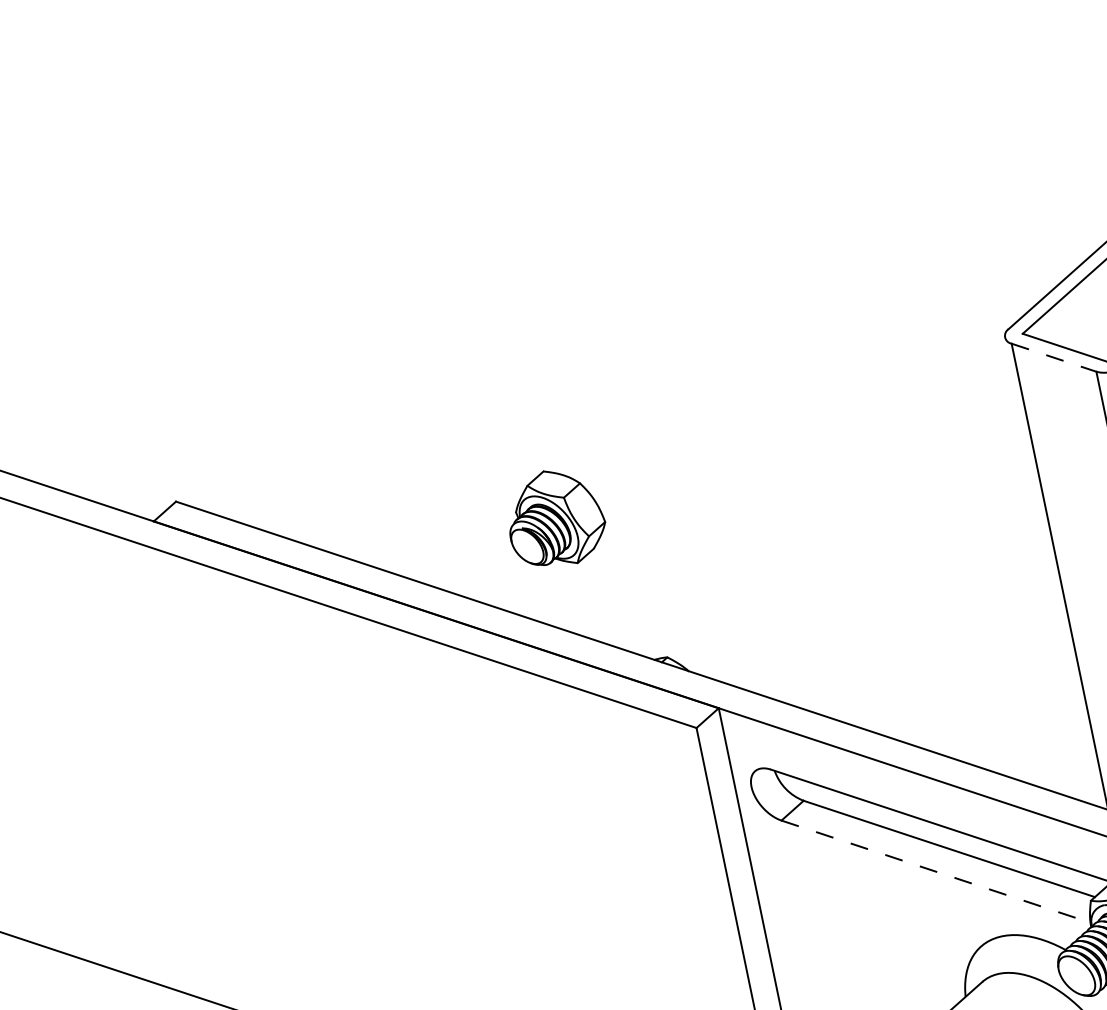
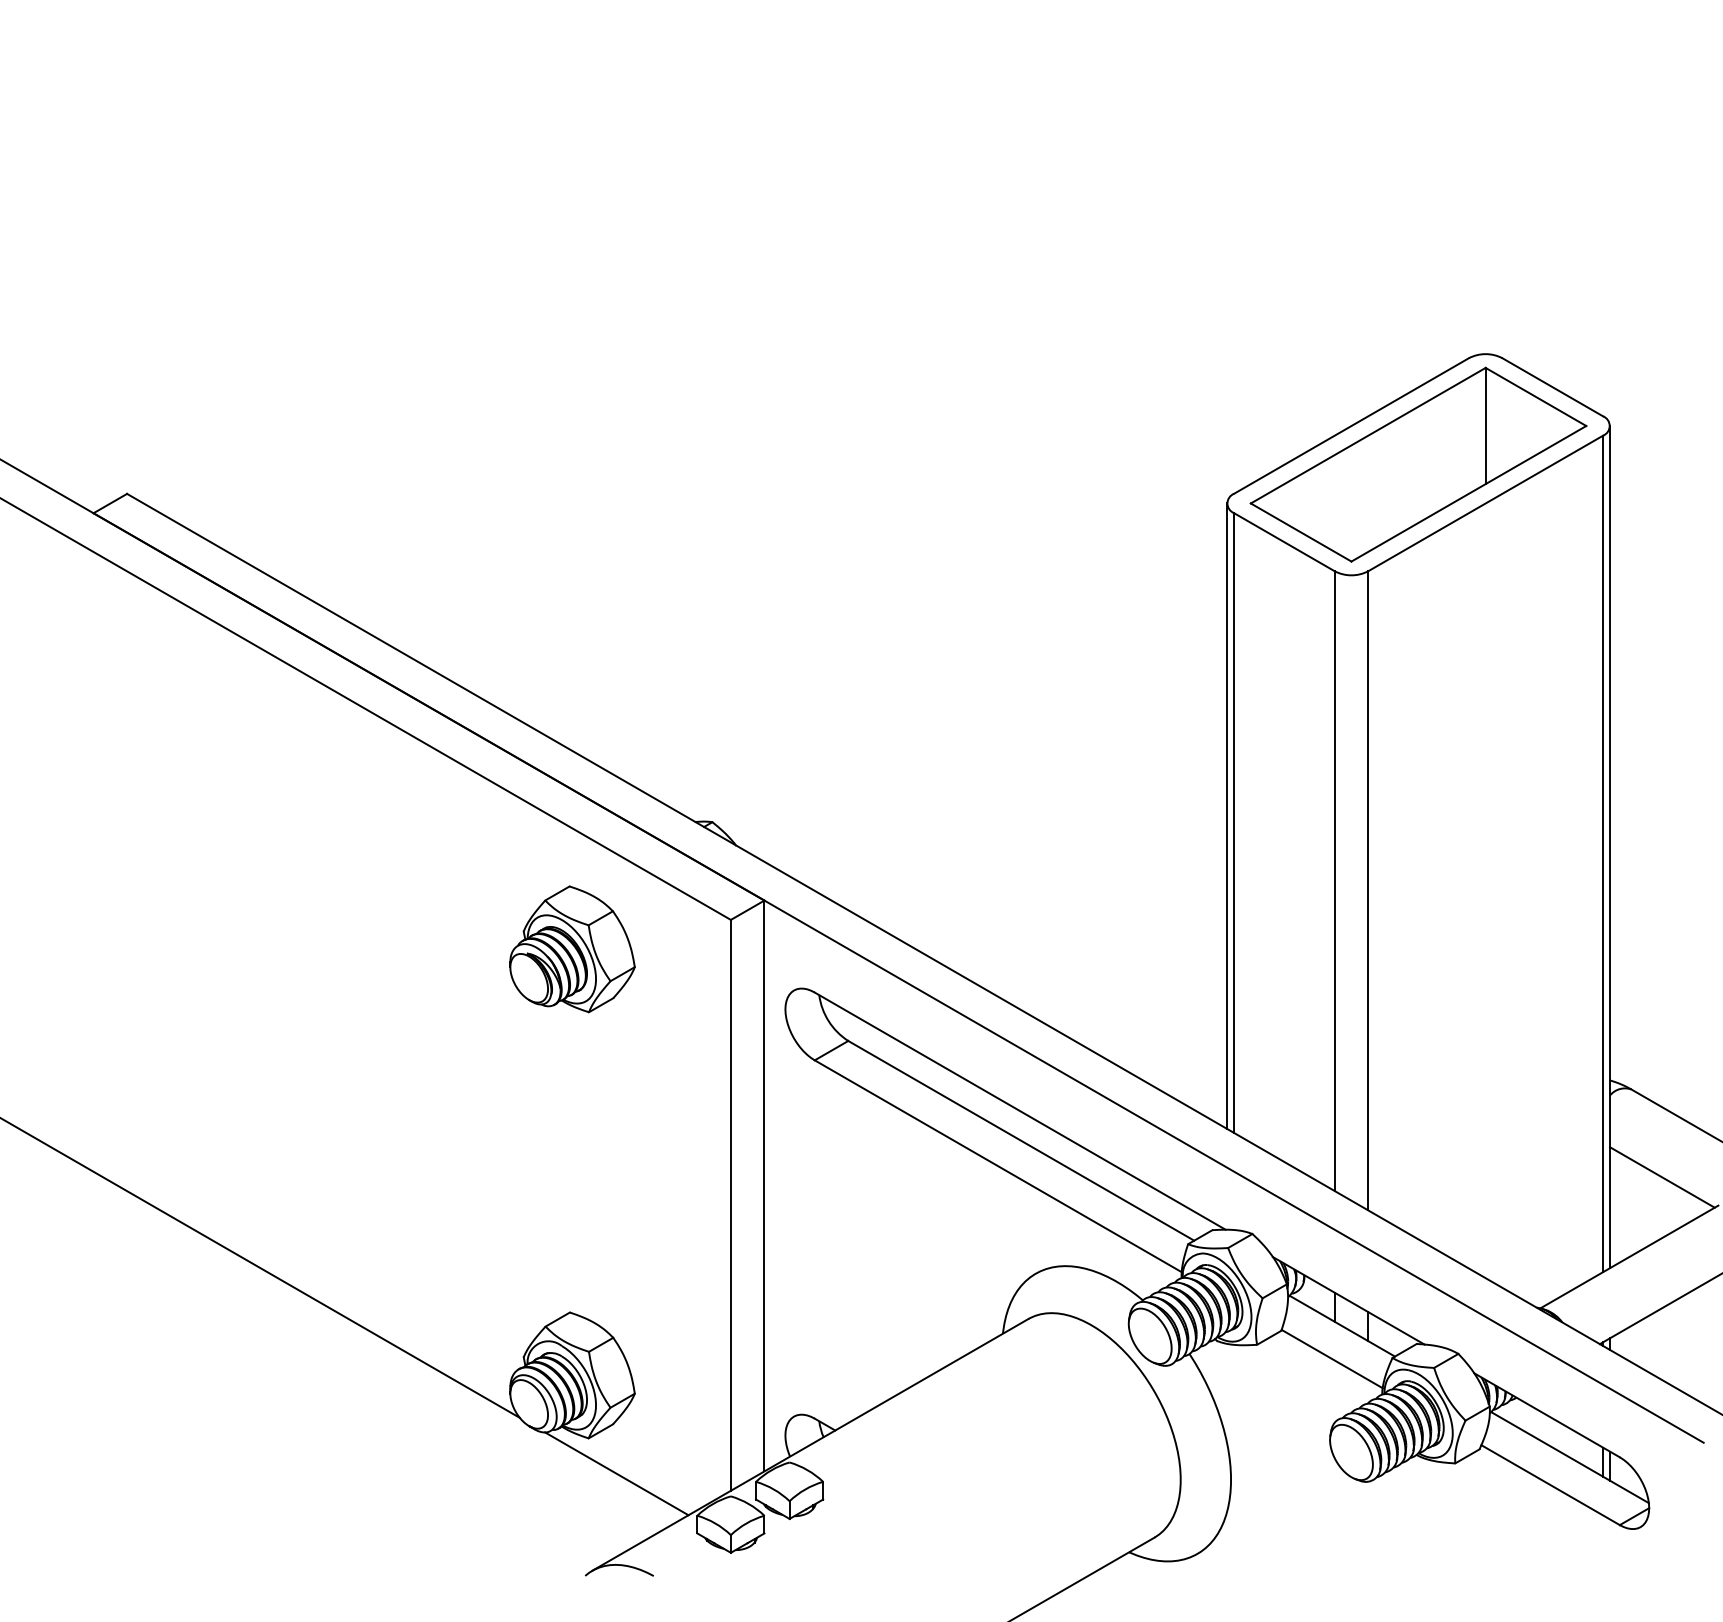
line: (1054, 357) -> (1284, 542), dashed -> solid
part: (555, 518) -> (572, 949), moved
line: (1053, 572) -> (1227, 815), added
line: (936, 871) -> (998, 1166), dashed -> solid

